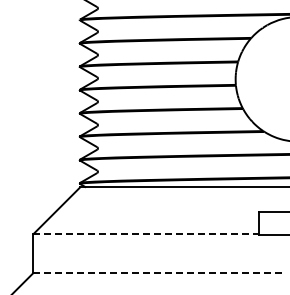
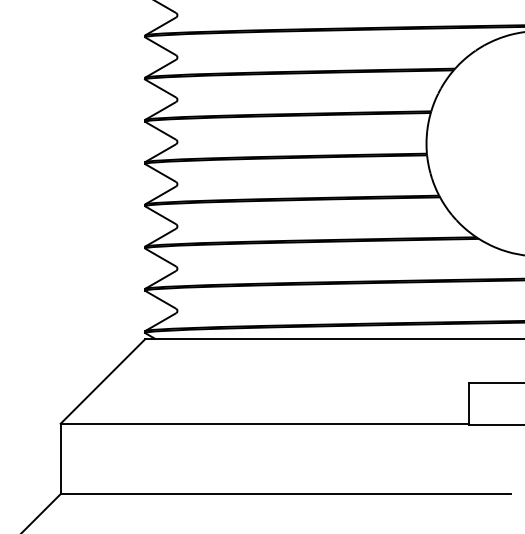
line: (146, 234) -> (265, 424), dashed -> solid
line: (158, 273) -> (286, 494), dashed -> solid

